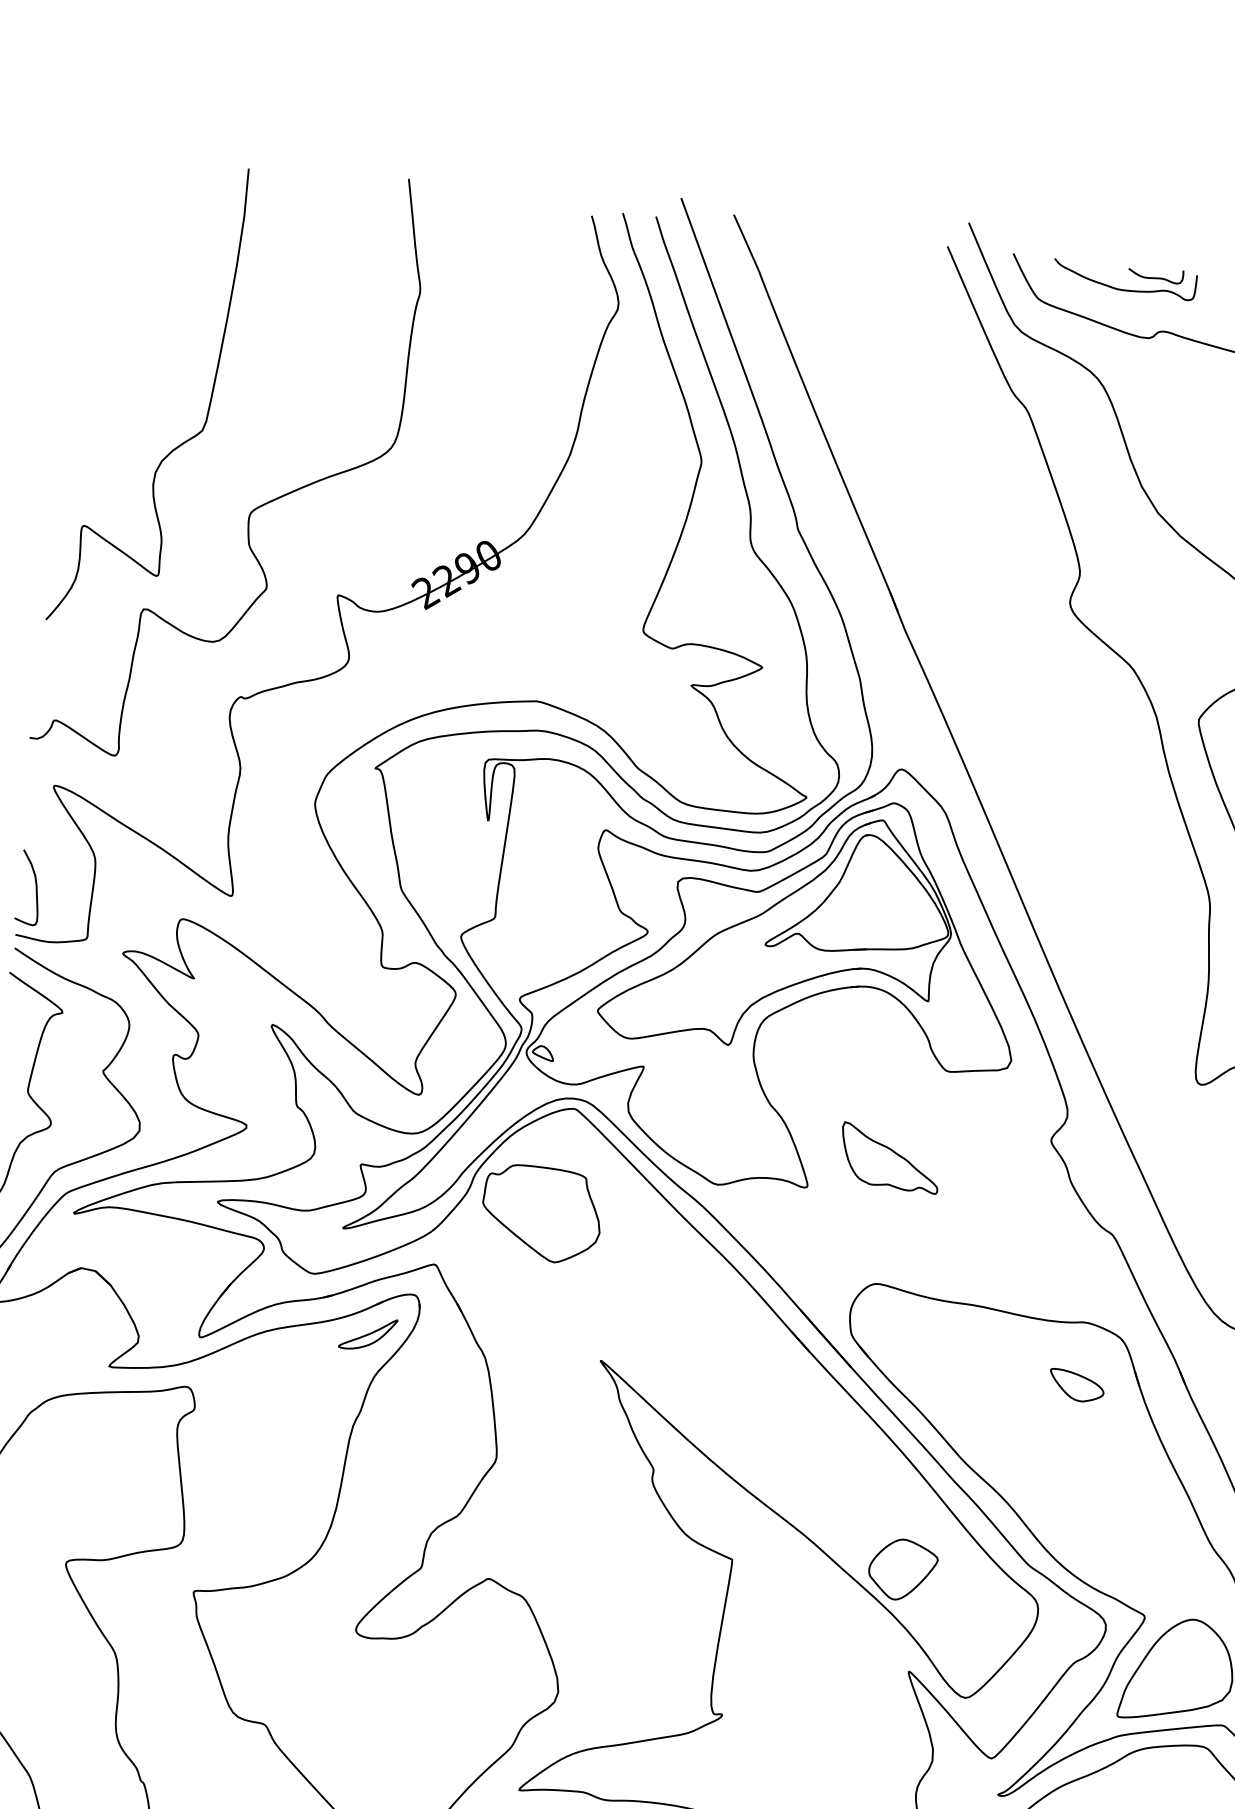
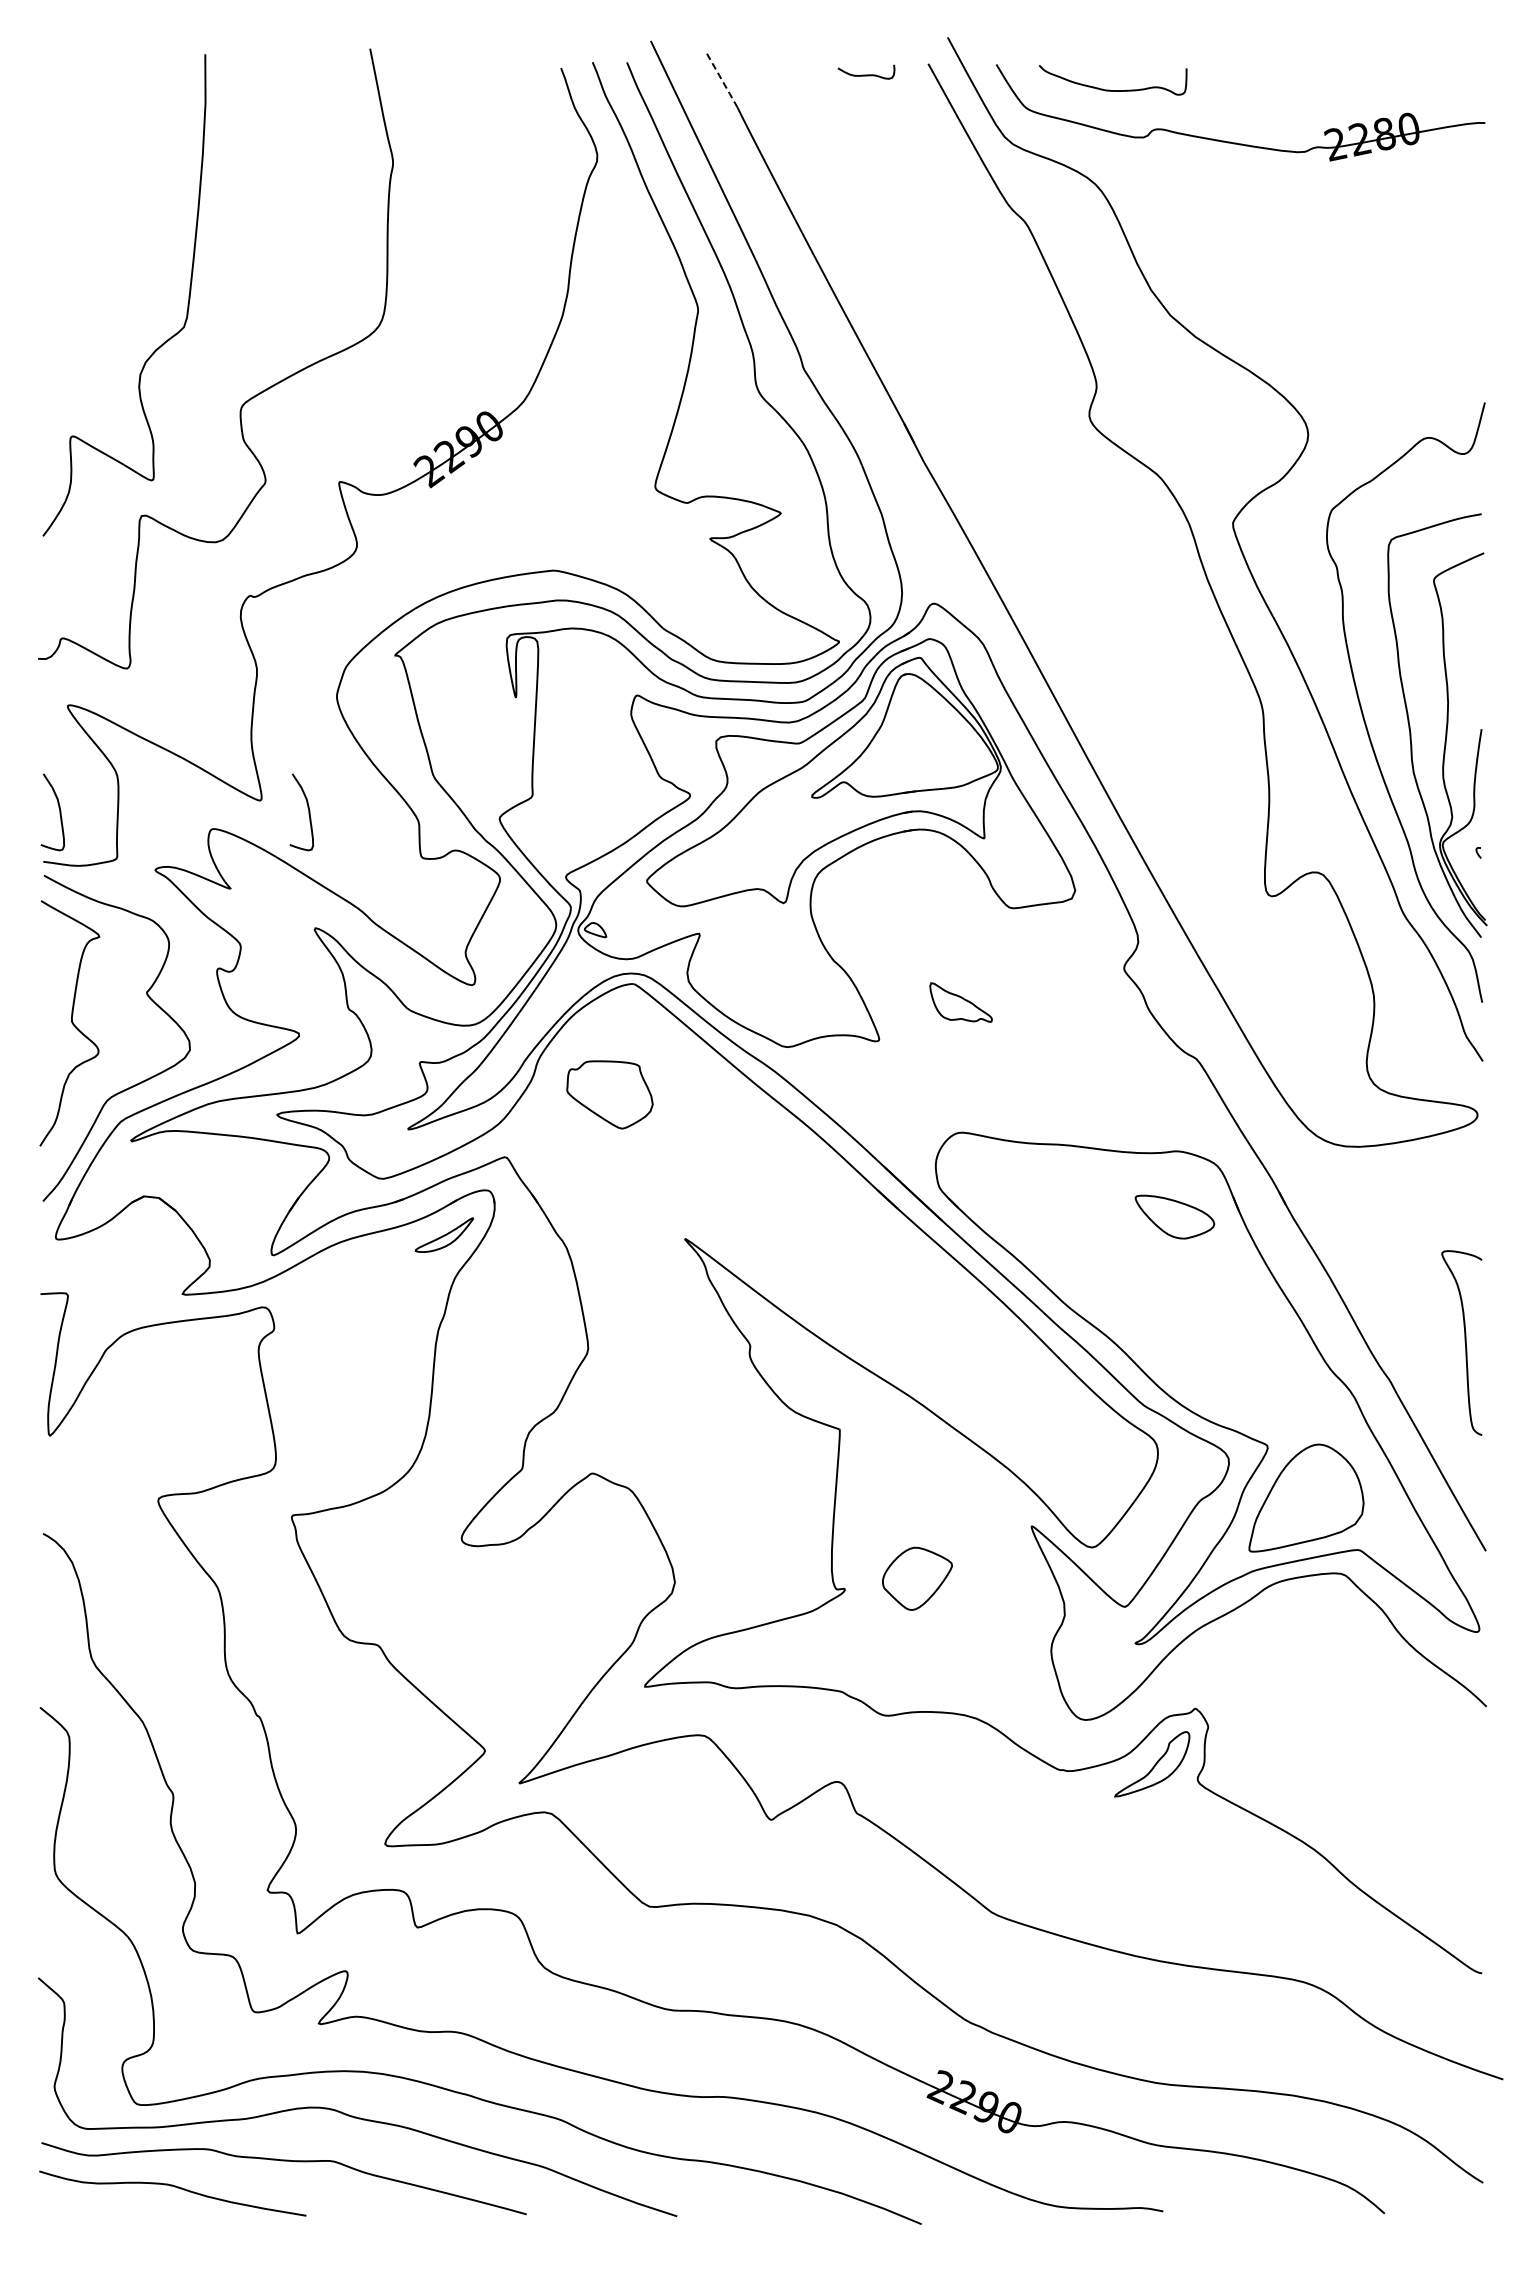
line: (746, 243) -> (722, 80), solid -> dashed
curve: (1155, 277) -> (866, 74), moved
curve: (276, 912) -> (308, 812), added
part: (889, 1157) -> (960, 1002), size x0.6
part: (541, 1213) -> (609, 1094), size x0.7
part: (1076, 1385) -> (1174, 1216), size x1.4
part: (903, 1569) -> (917, 1578), moved

